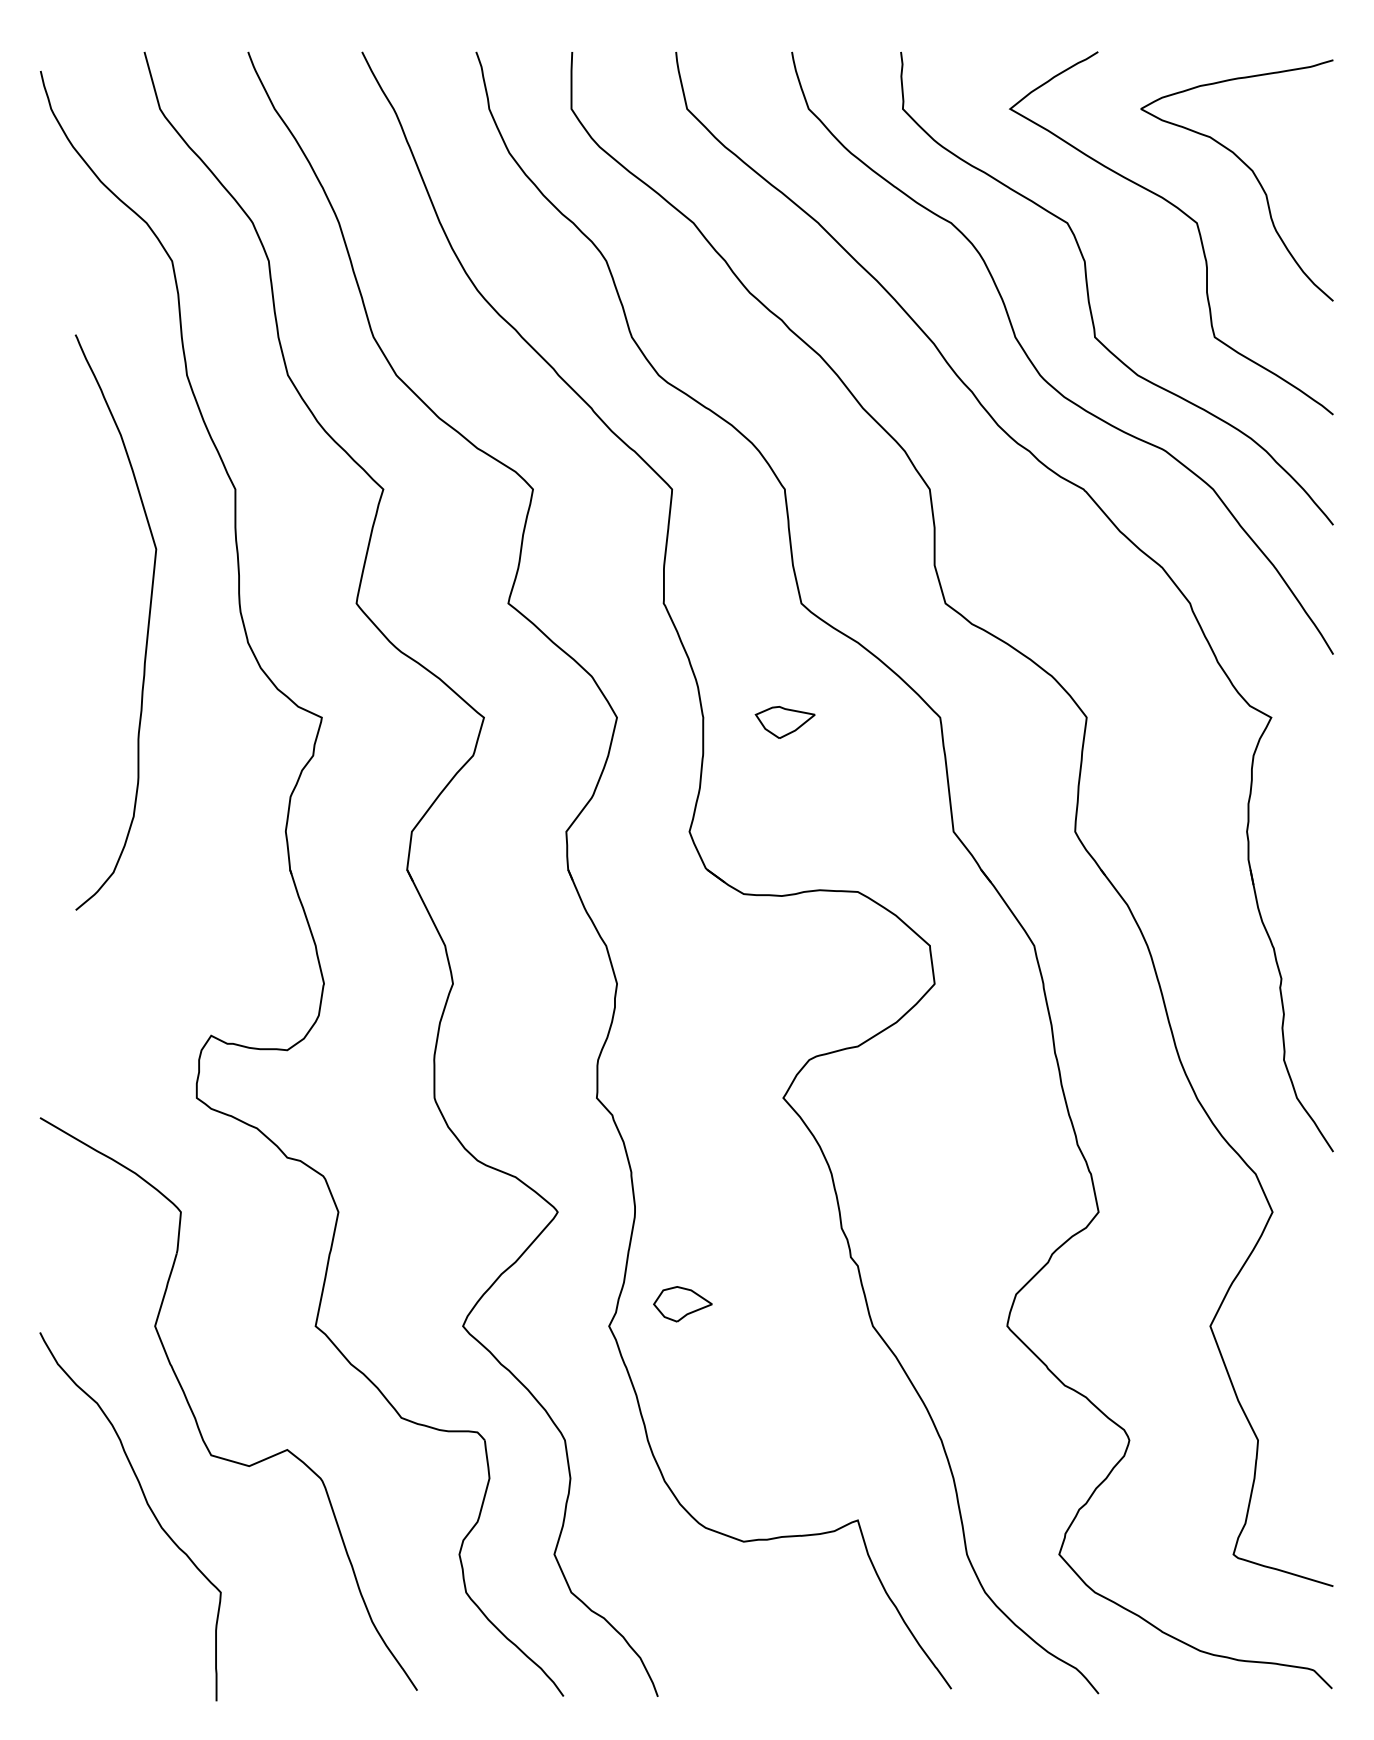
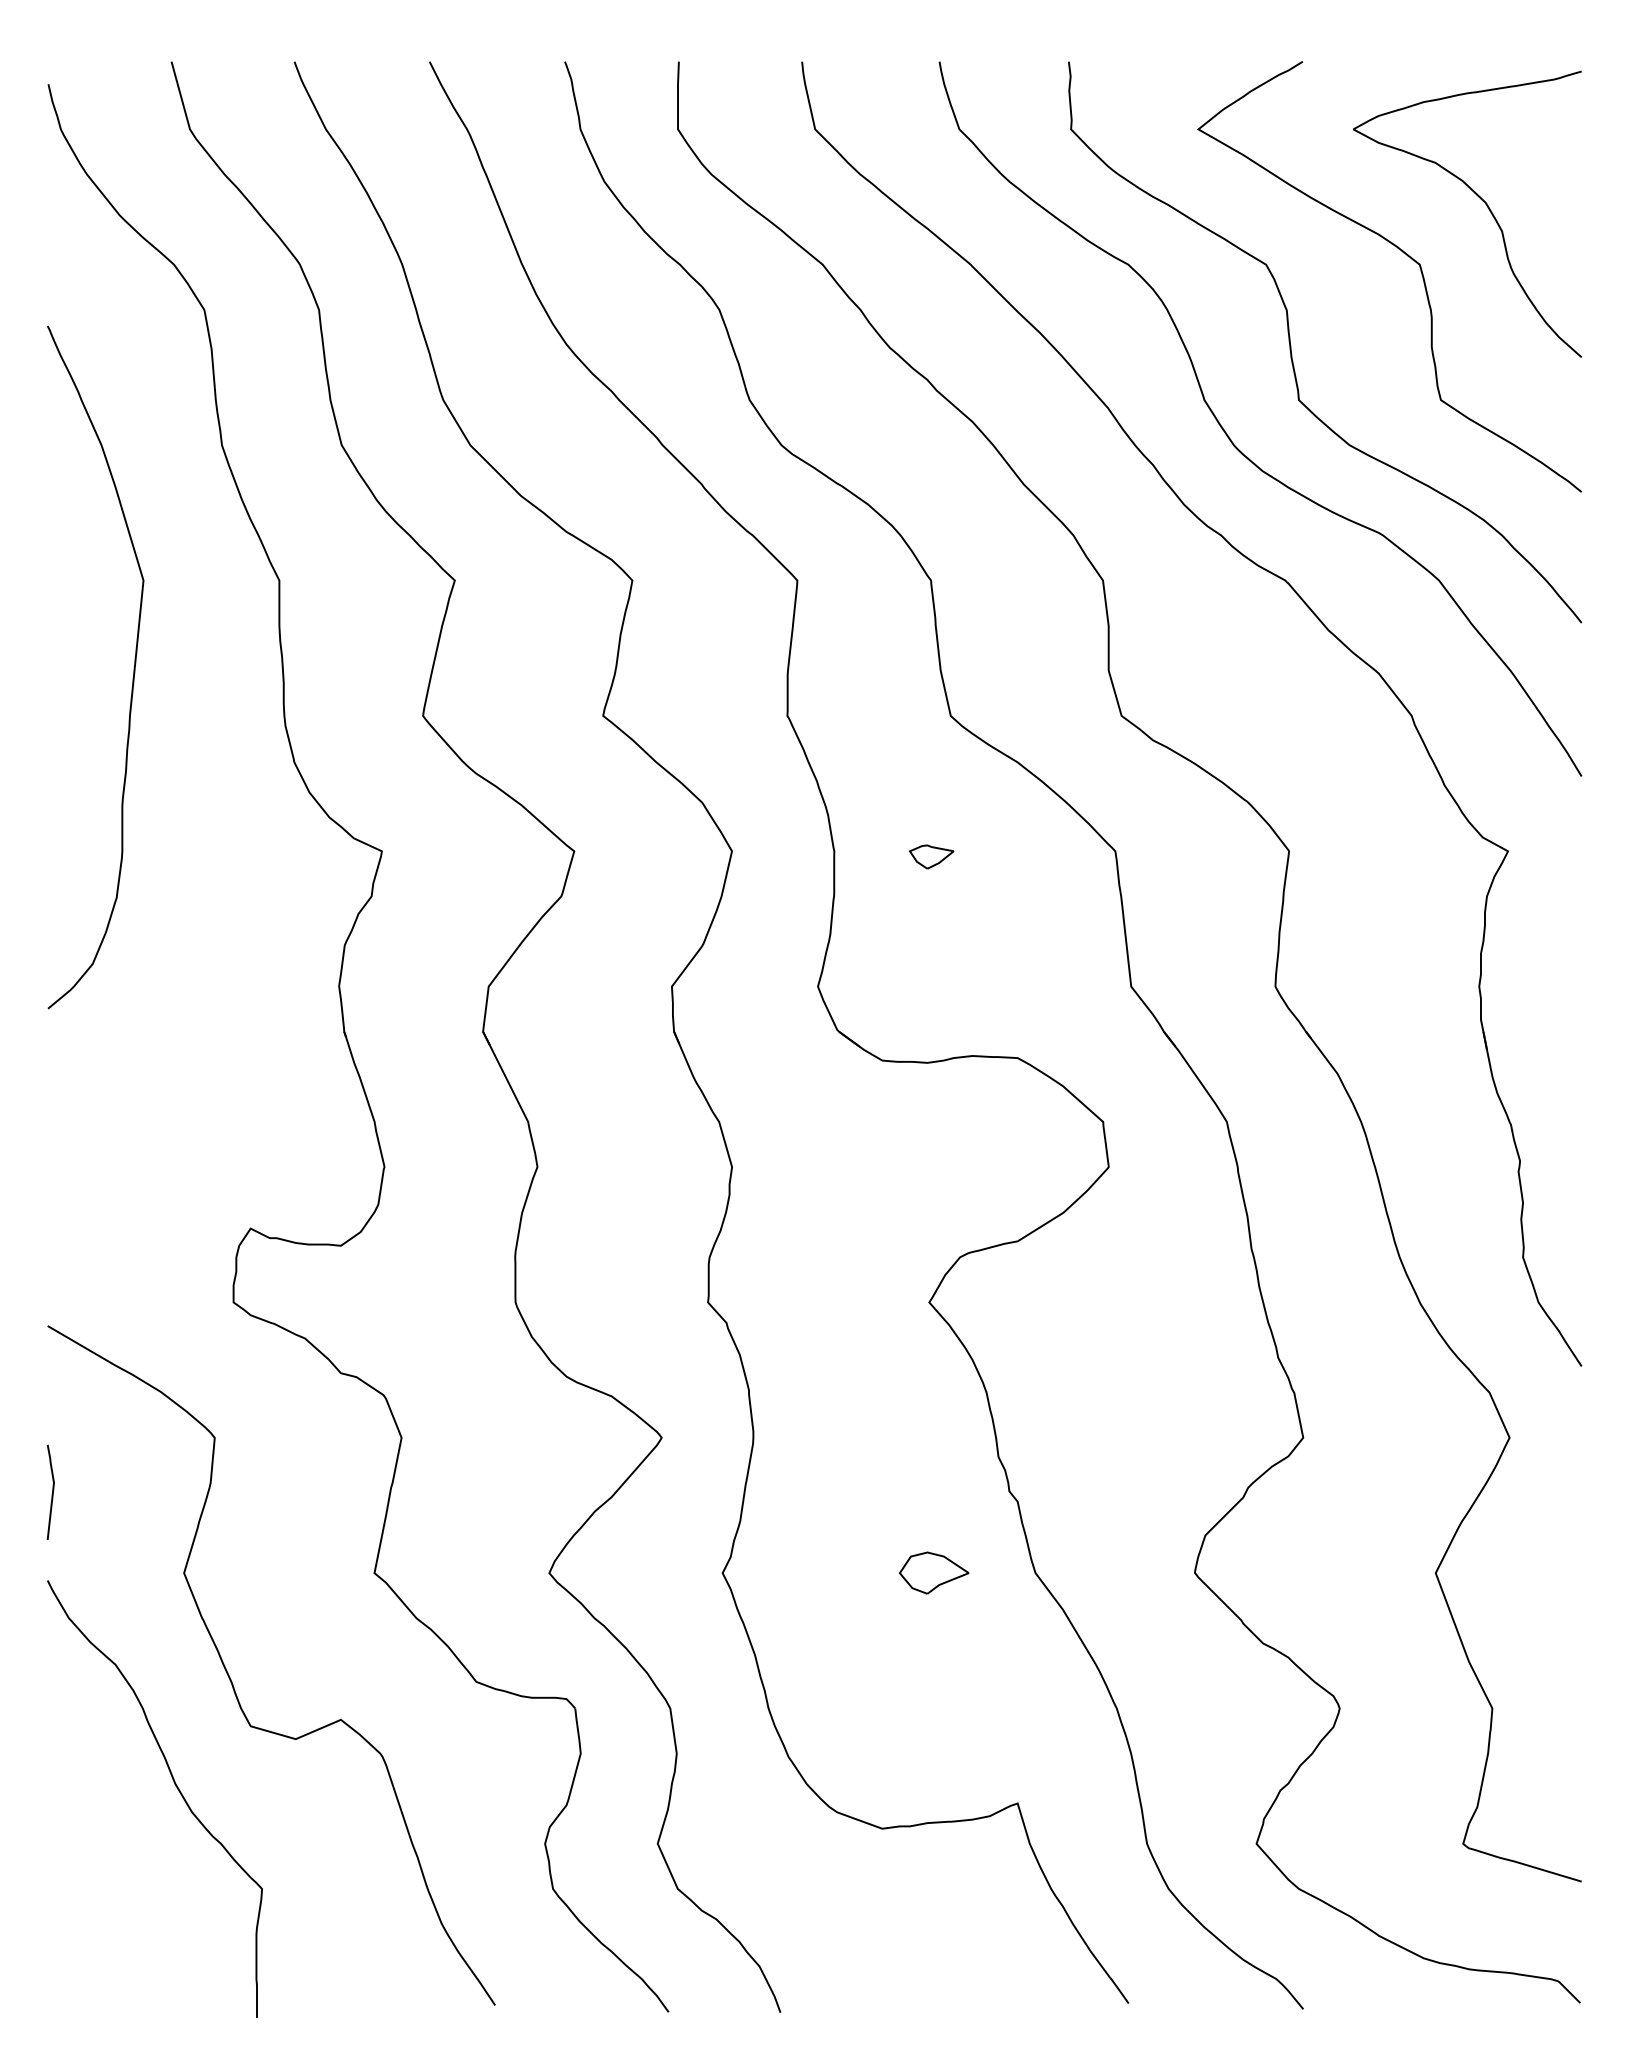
curve: (147, 622) -> (133, 667), moved
part: (785, 722) -> (931, 856), size x0.62
curve: (44, 1257) -> (52, 1491), added
part: (683, 1303) -> (934, 1572), moved

